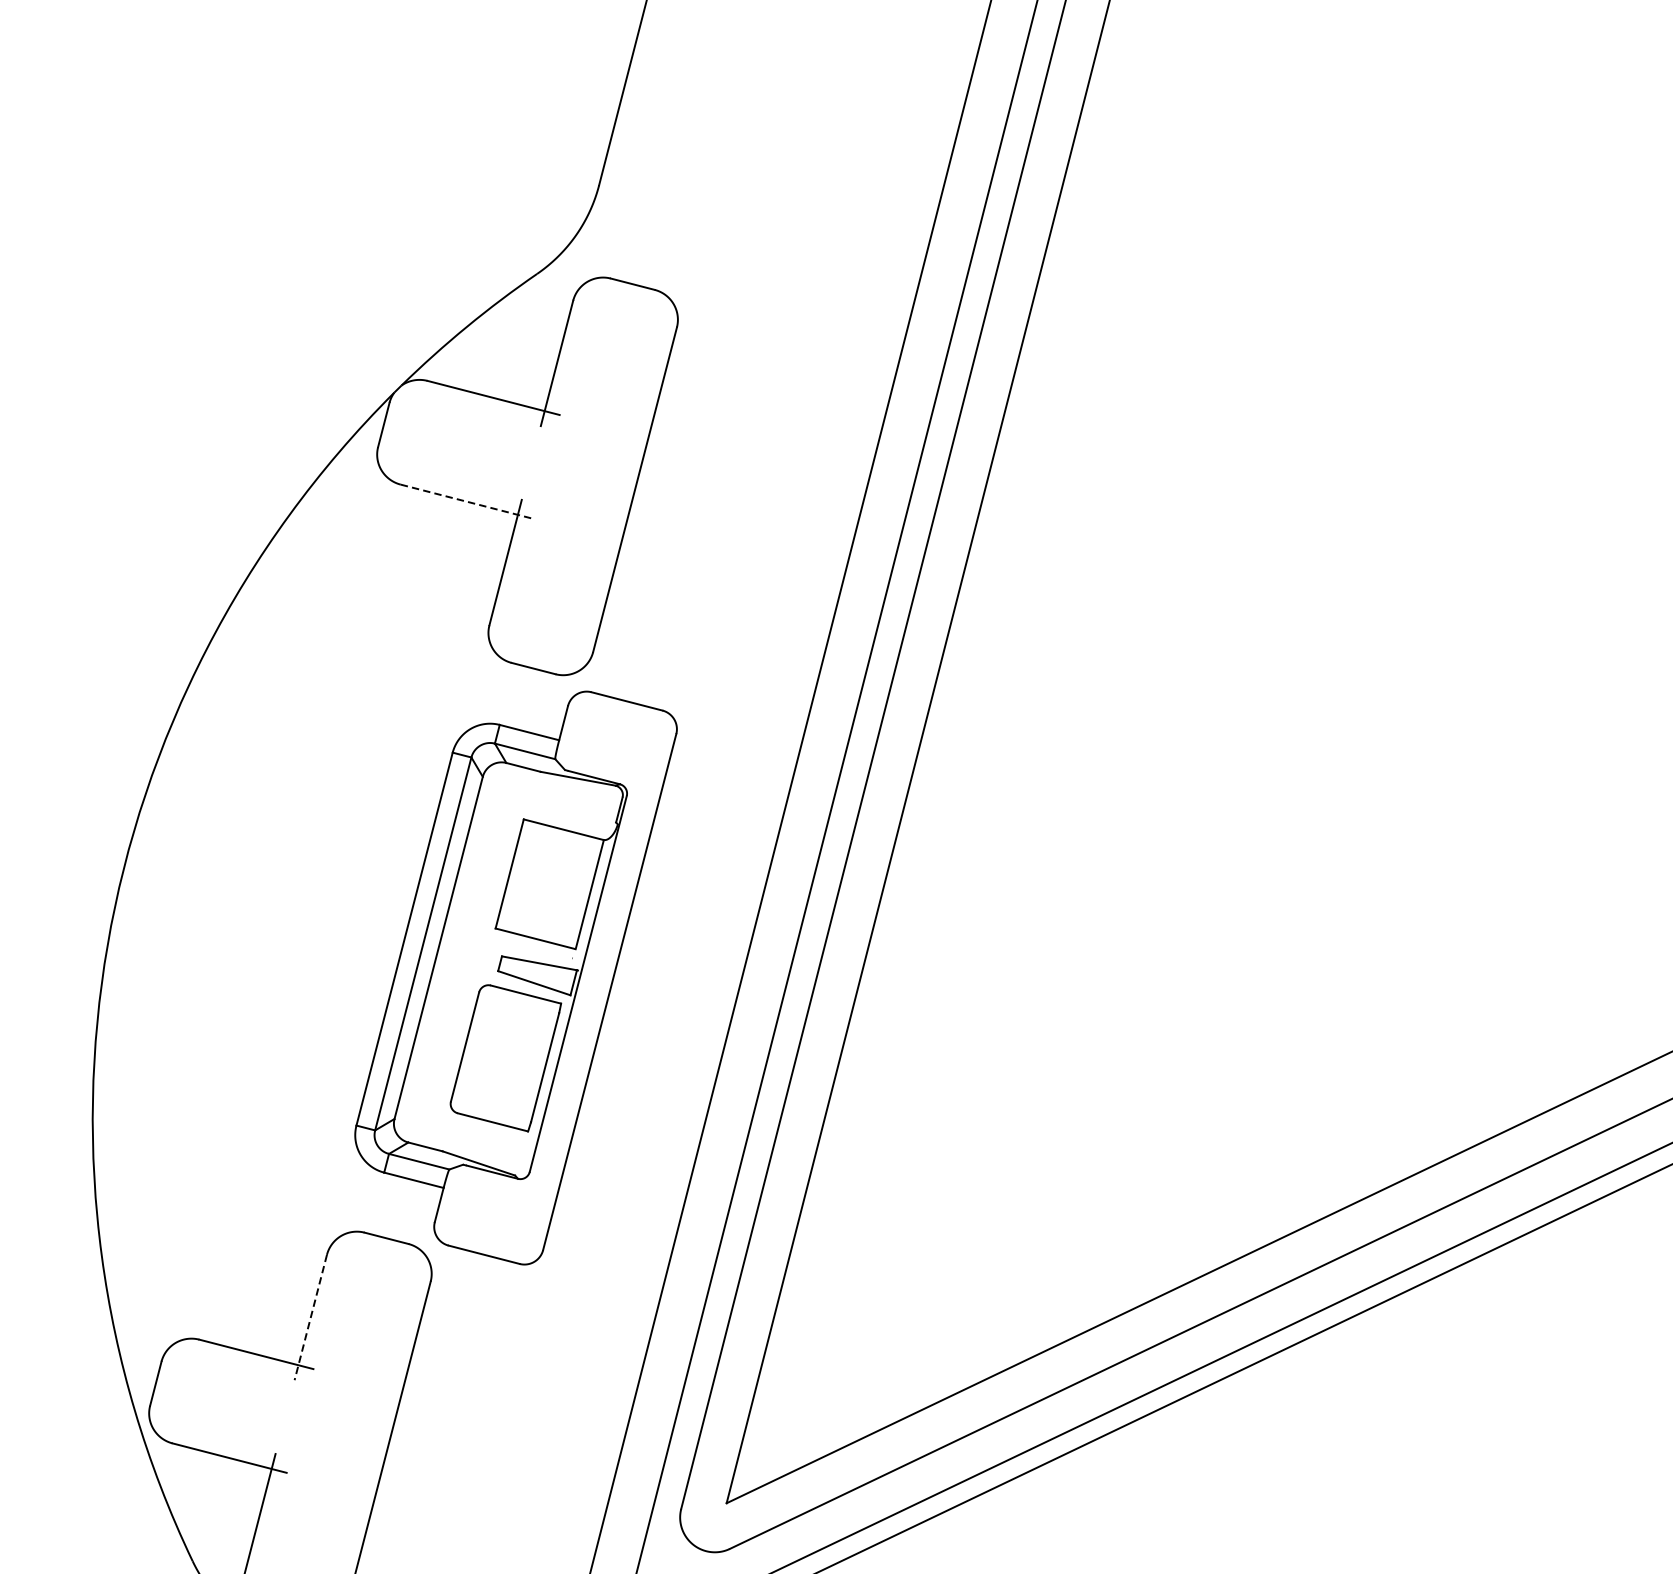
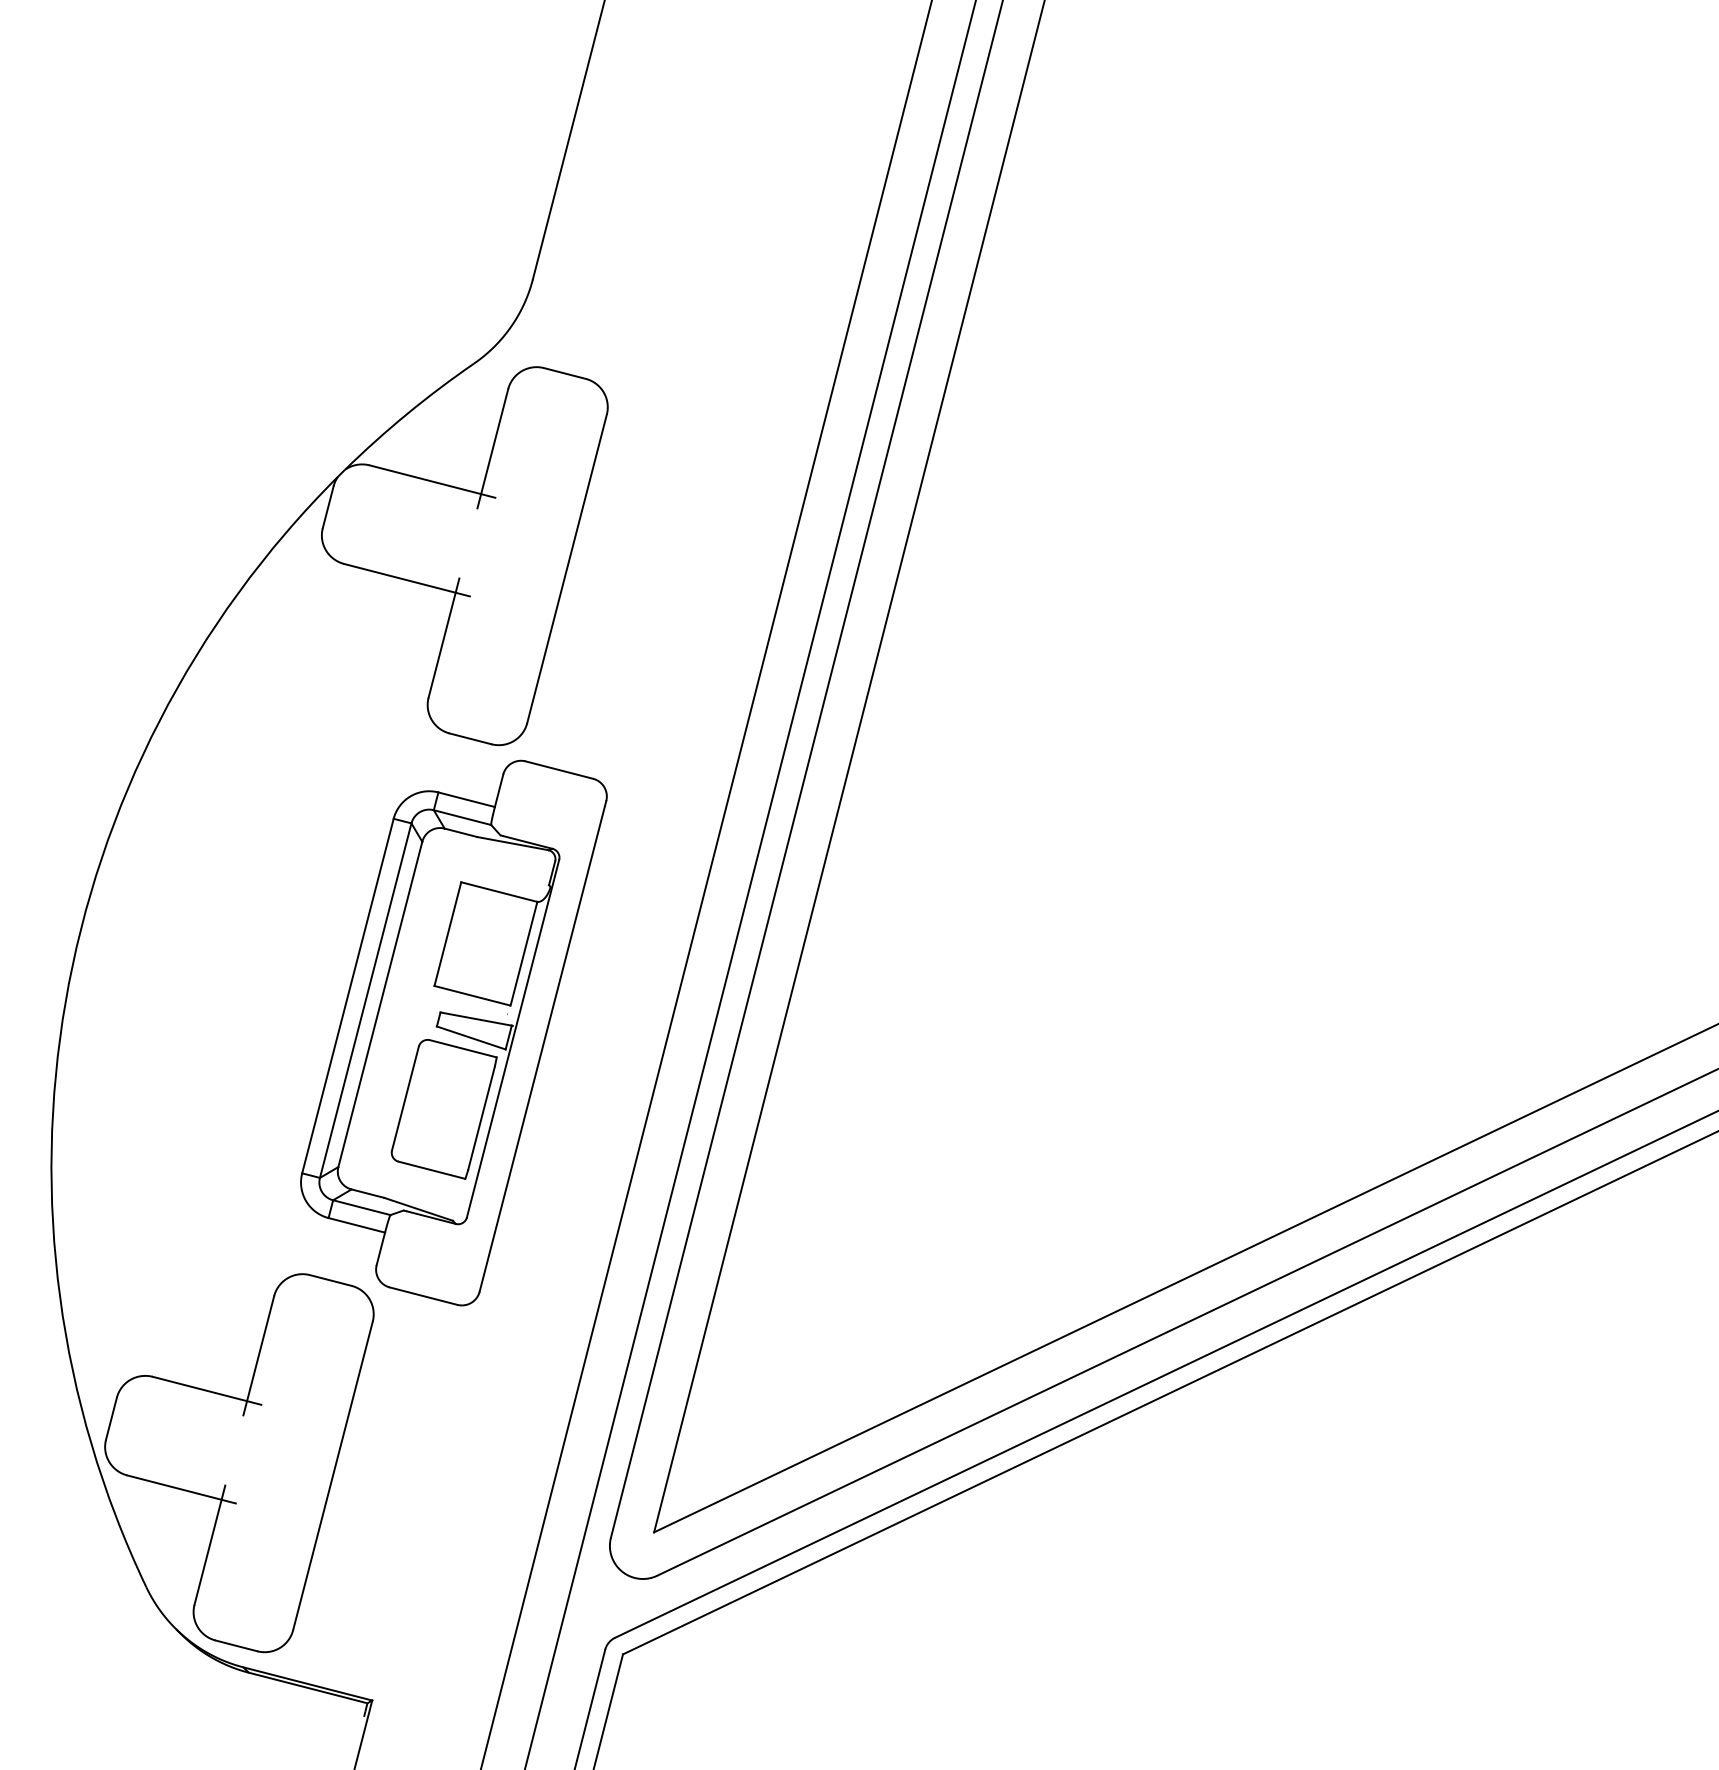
line: (467, 501) -> (407, 580), dashed -> solid
line: (310, 1317) -> (258, 1355), dashed -> solid

